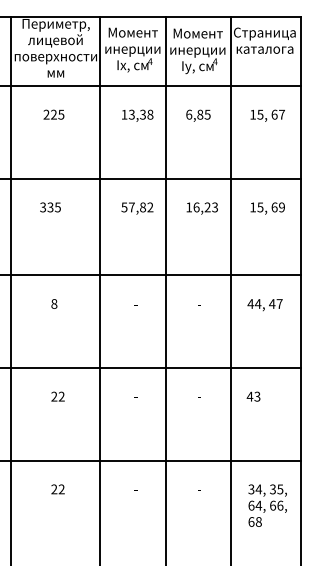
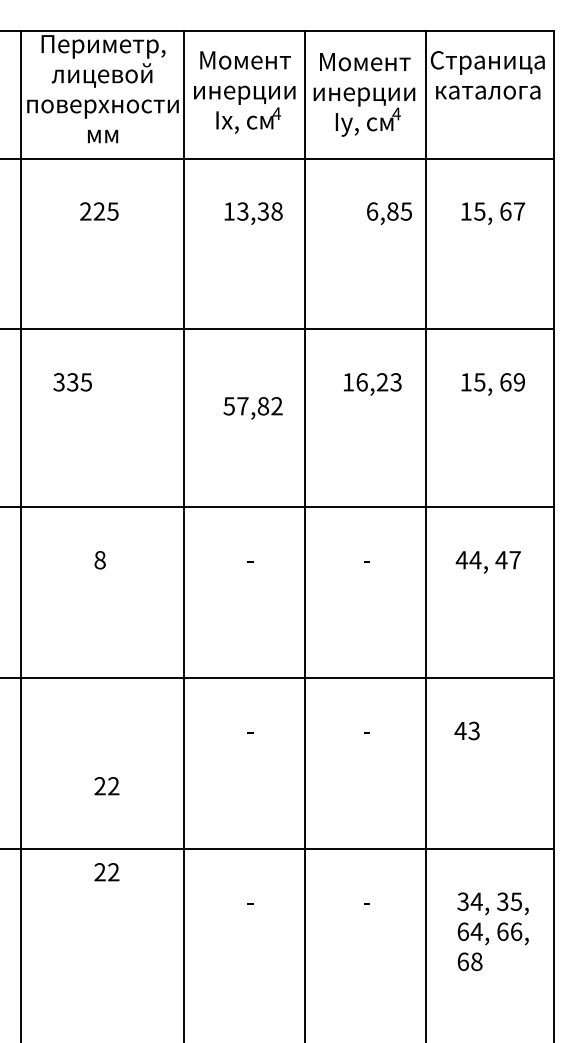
text: (198, 115) -> (389, 212), moved
text: (50, 207) -> (72, 382), moved
text: (137, 208) -> (253, 408), moved
text: (57, 396) -> (105, 785), moved
text: (57, 489) -> (105, 872), moved

